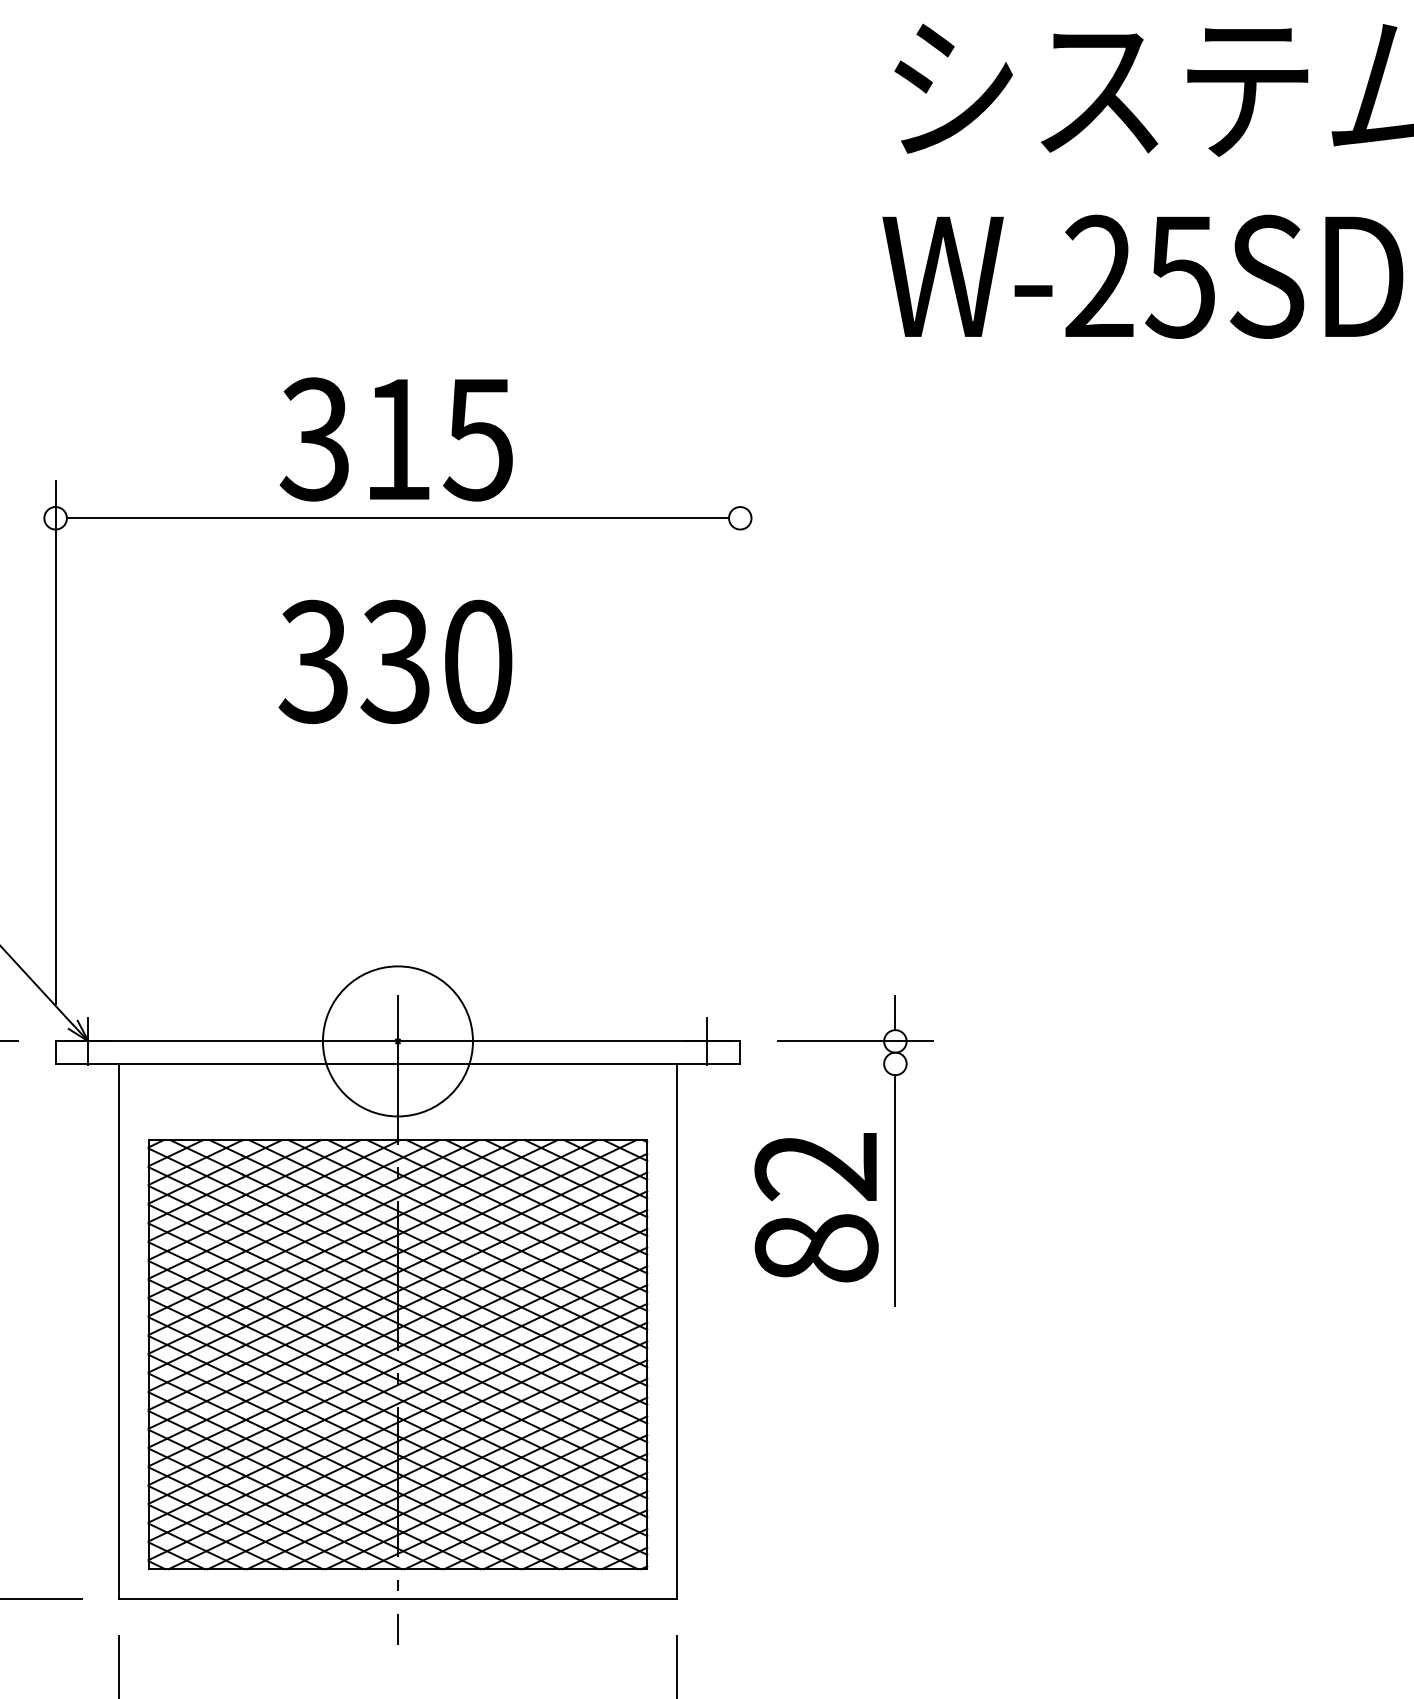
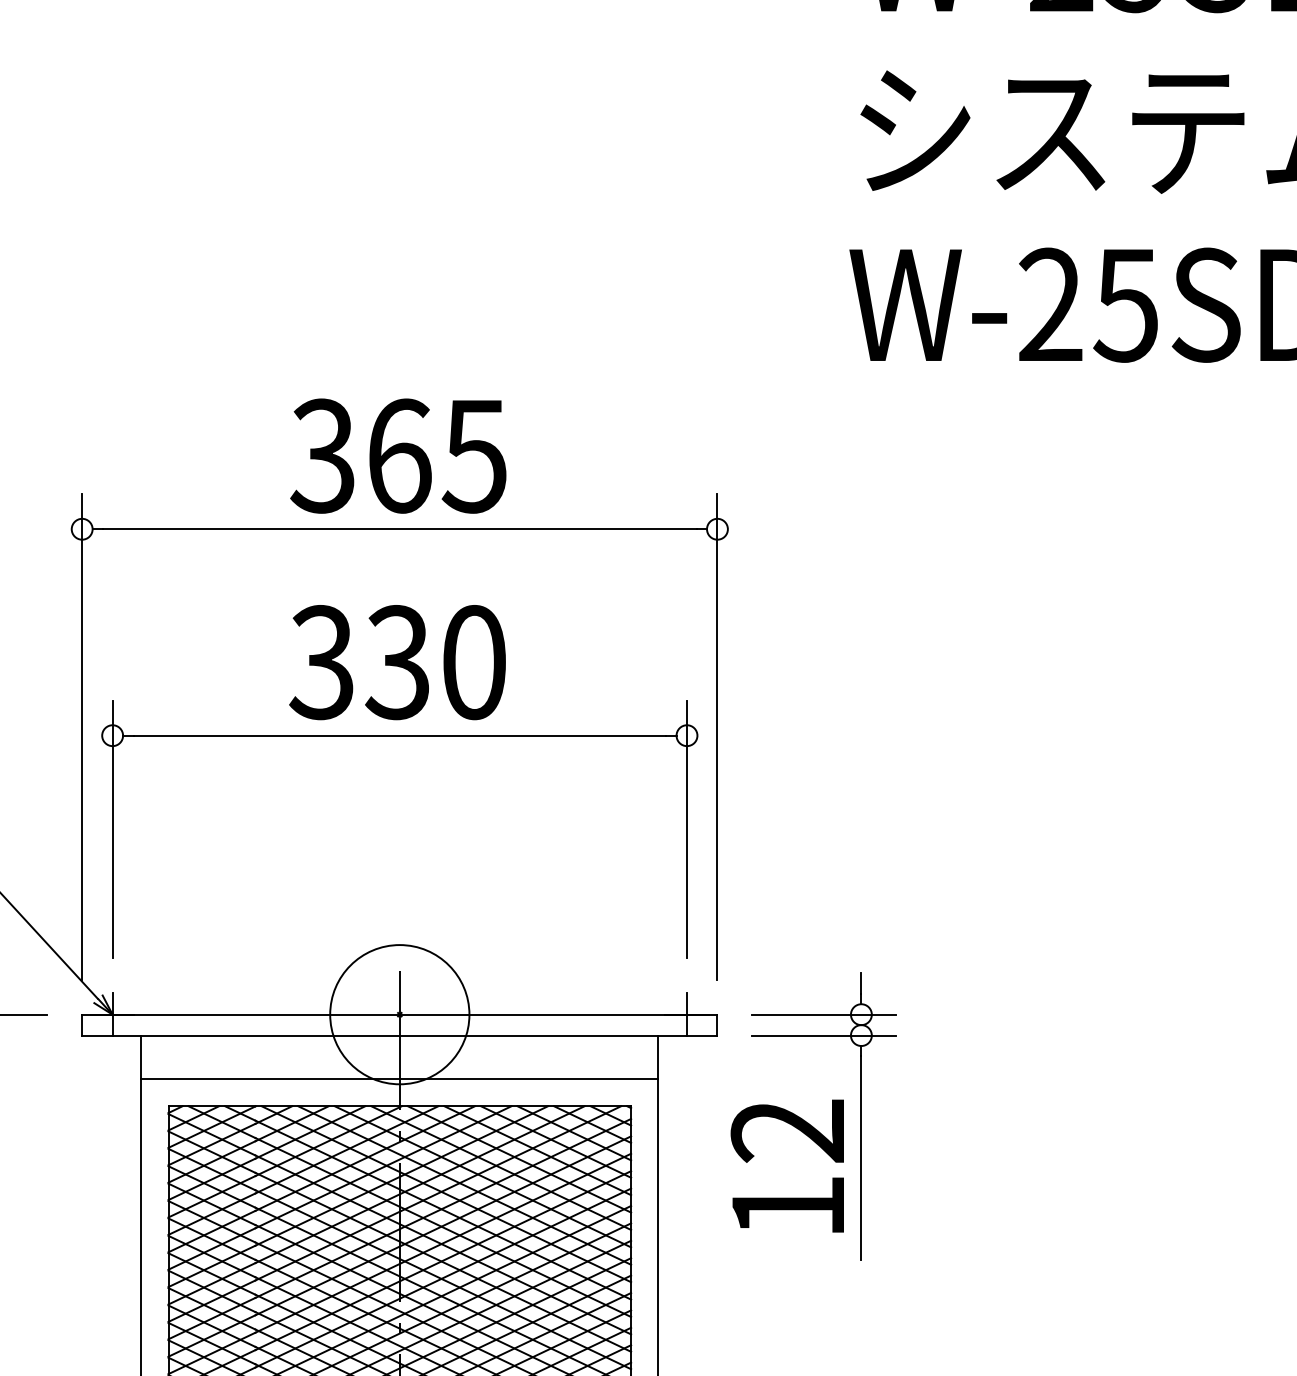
text: (398, 439) -> (400, 456), 315 -> 365
part: (397, 741) -> (399, 736), added
line: (740, 741) -> (717, 736), added
line: (854, 1063) -> (823, 1035), added
line: (397, 1110) -> (399, 1078), added
text: (816, 1248) -> (788, 1206), 82 -> 12

